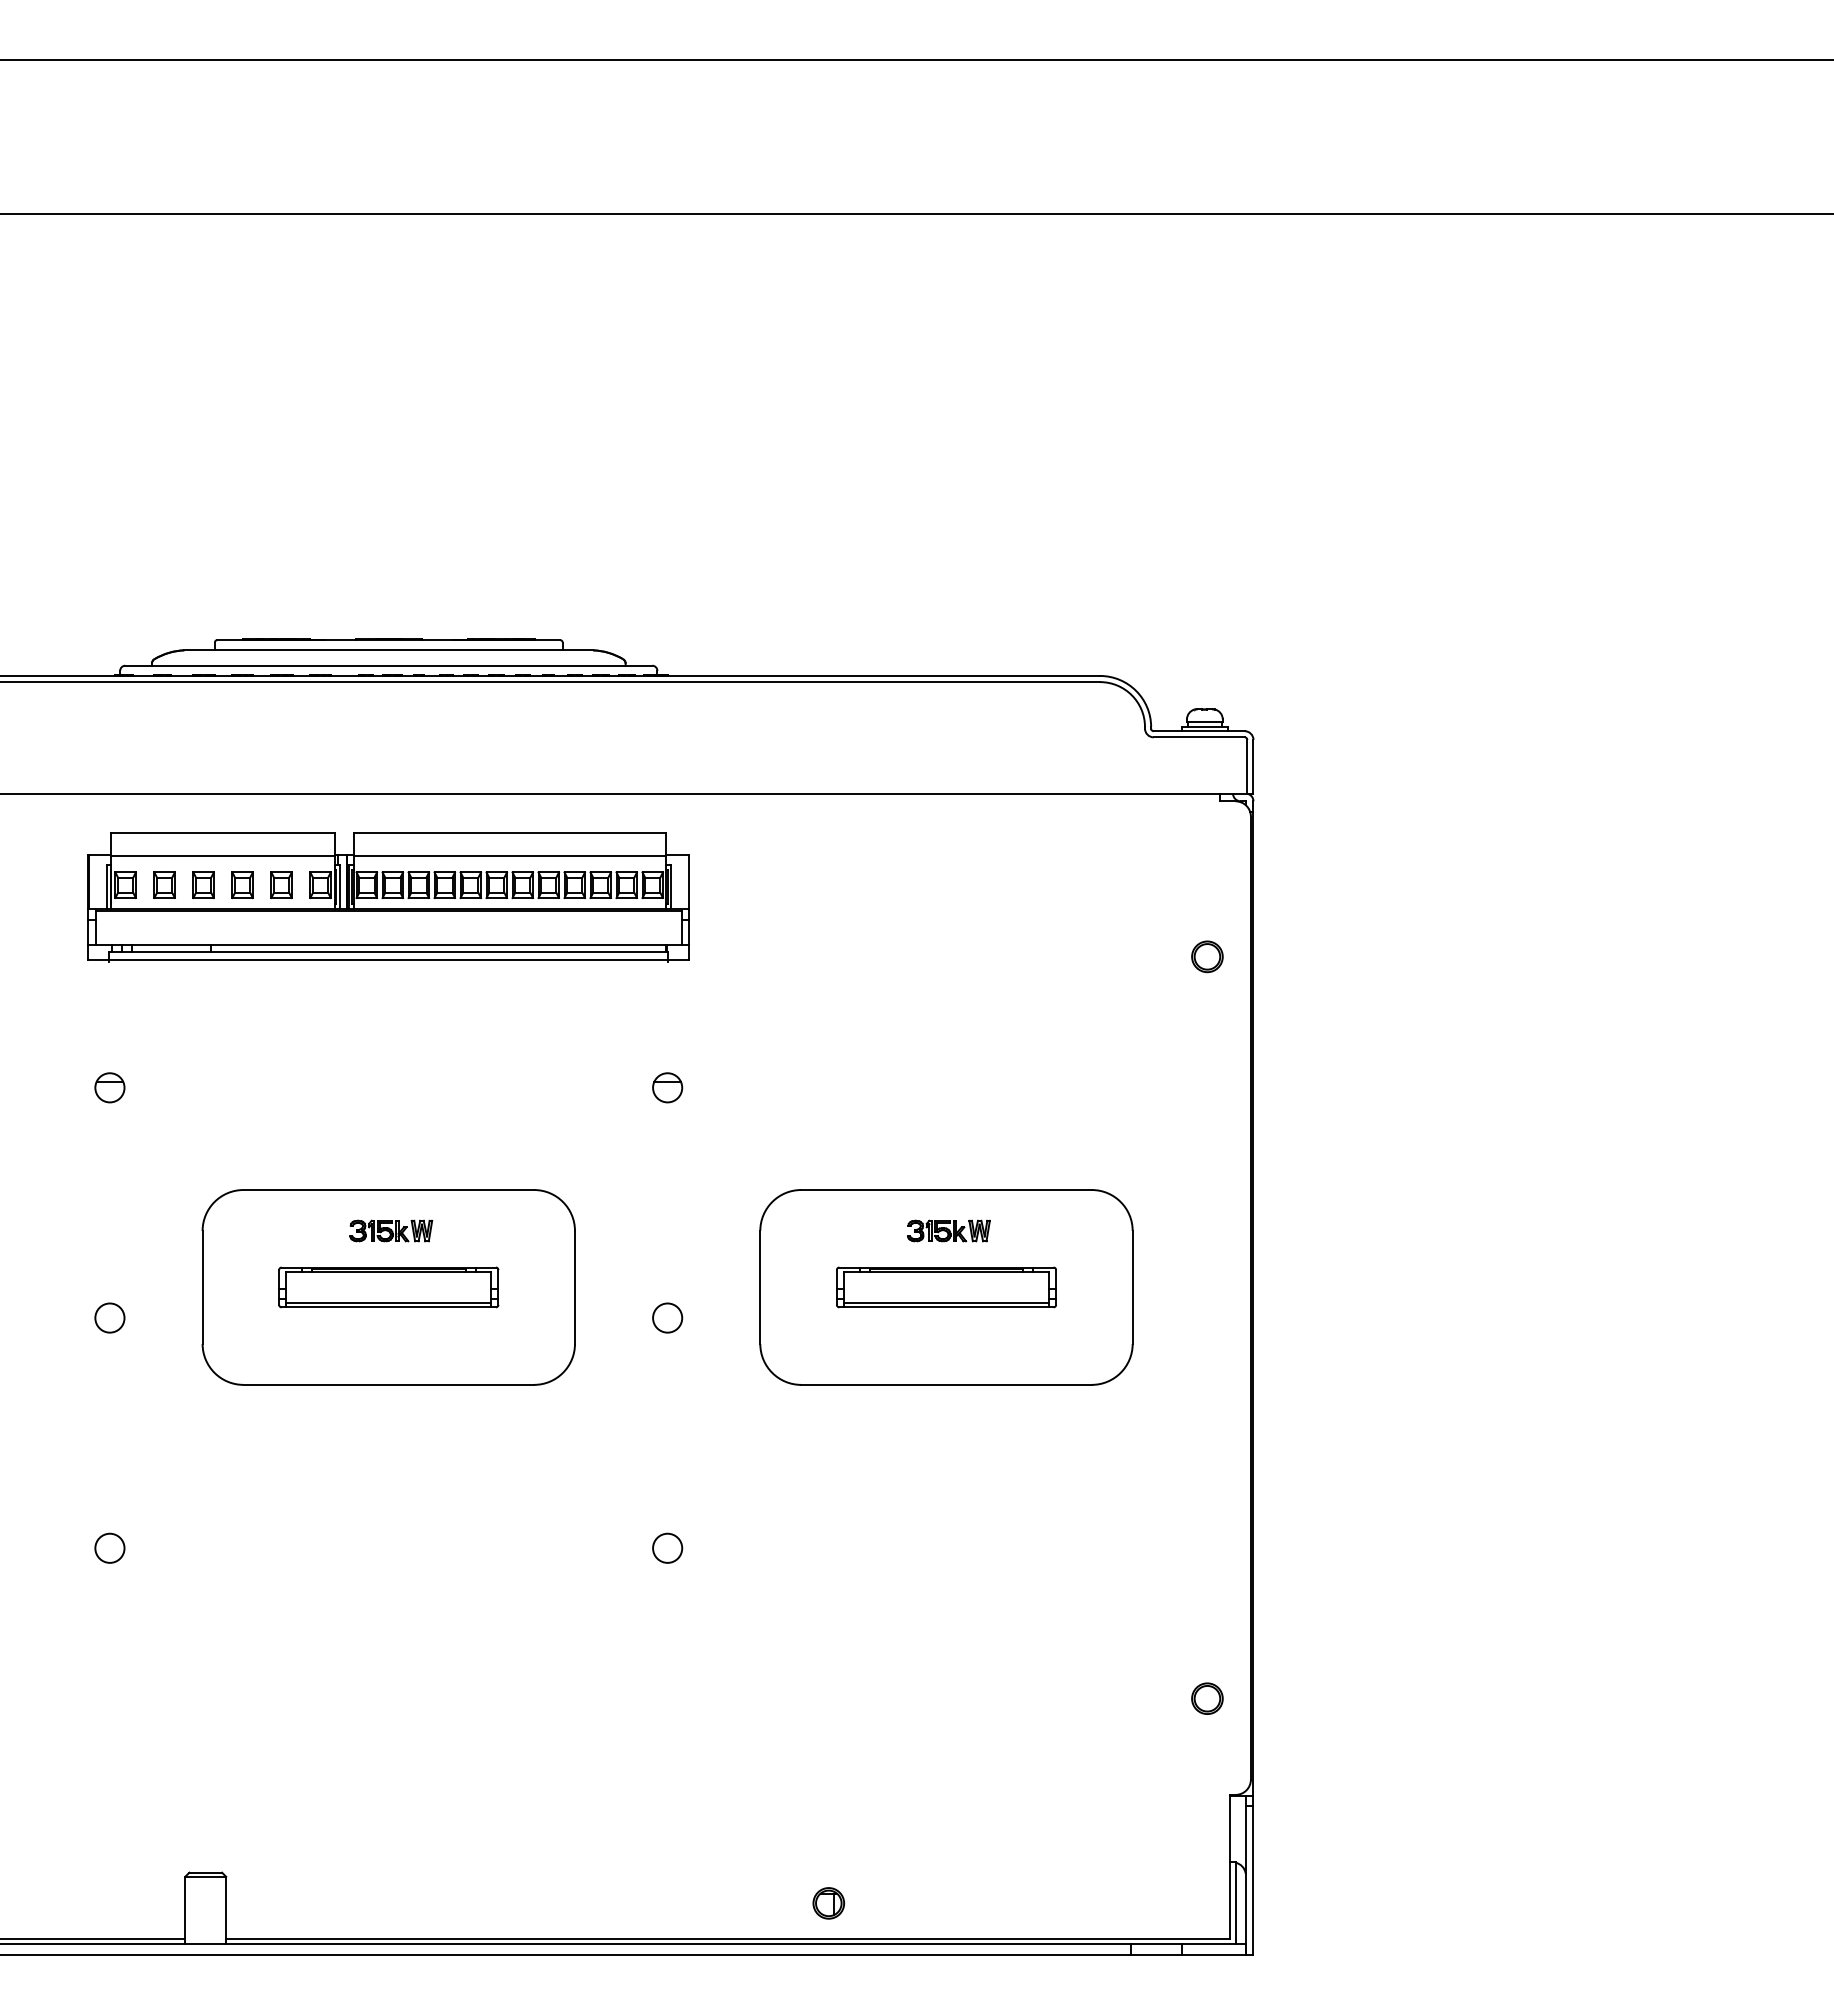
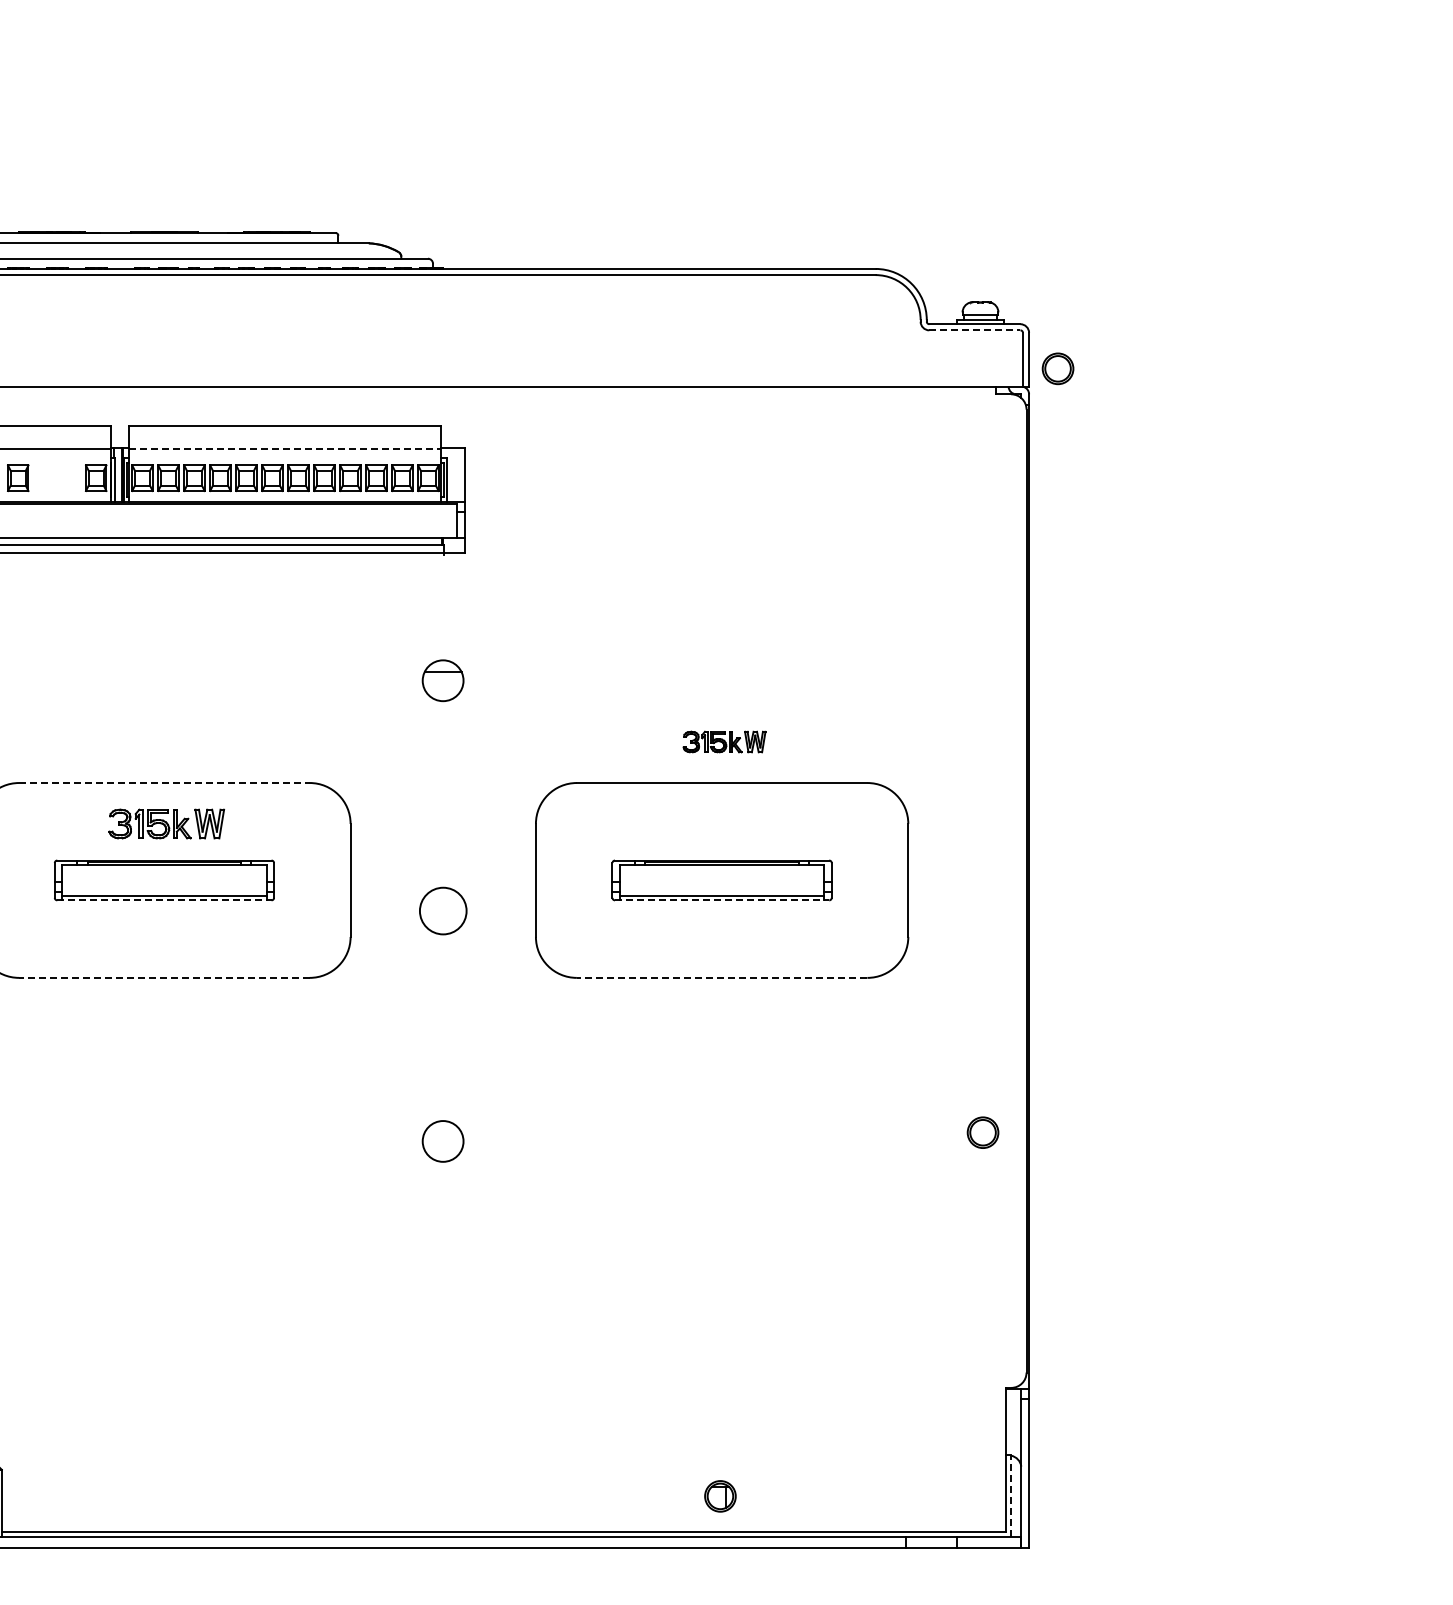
line: (1199, 737) -> (975, 330), solid -> dashed
line: (509, 855) -> (285, 448), solid -> dashed
part: (281, 884) -> (57, 477), removed
part: (1207, 956) -> (1058, 368), moved
part: (667, 1087) -> (443, 680), size x1.4
line: (389, 1190) -> (165, 783), solid -> dashed
part: (391, 1230) -> (167, 823), size x1.4
part: (948, 1230) -> (724, 741), moved
line: (389, 1307) -> (165, 900), solid -> dashed
line: (946, 1307) -> (722, 900), solid -> dashed
circle: (667, 1317) -> (443, 910), size x1.6
line: (388, 1384) -> (164, 977), solid -> dashed
line: (946, 1384) -> (722, 977), solid -> dashed
circle: (667, 1547) -> (443, 1140), size x1.4
part: (1207, 1698) -> (983, 1132), moved
part: (828, 1903) -> (720, 1496), moved
line: (1235, 1903) -> (1011, 1496), solid -> dashed

